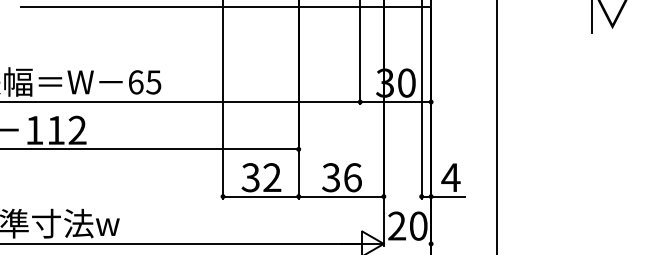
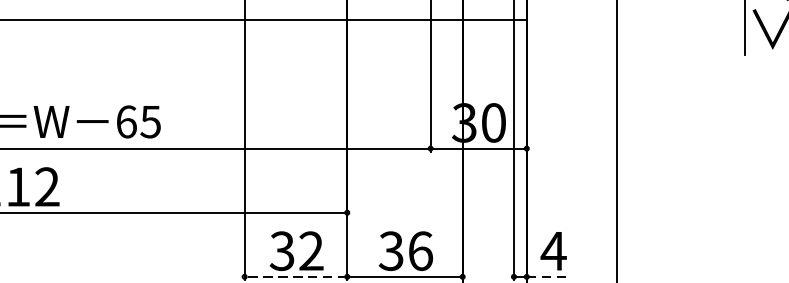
line: (260, 196) -> (295, 276), solid -> dashed
line: (447, 196) -> (549, 276), solid -> dashed

